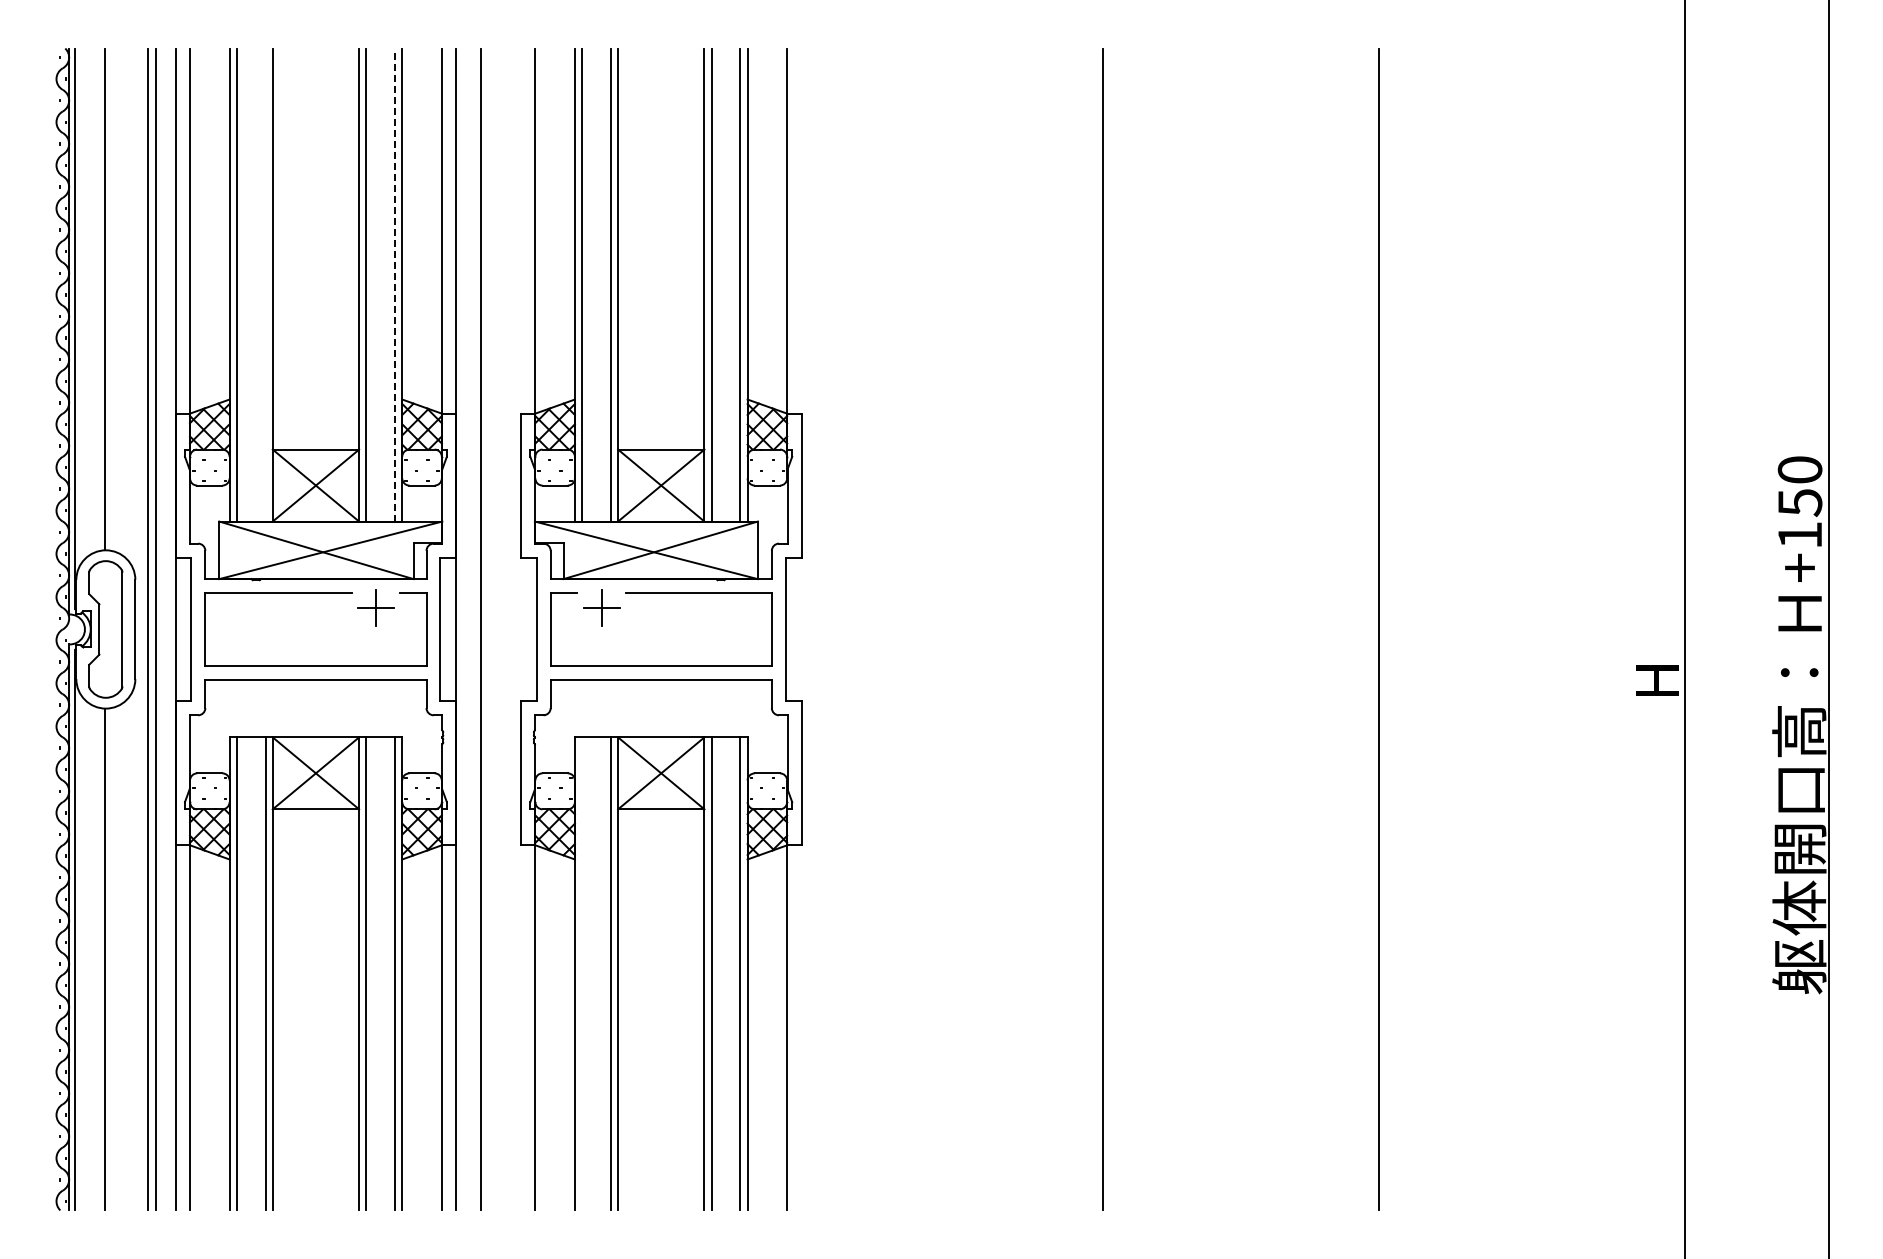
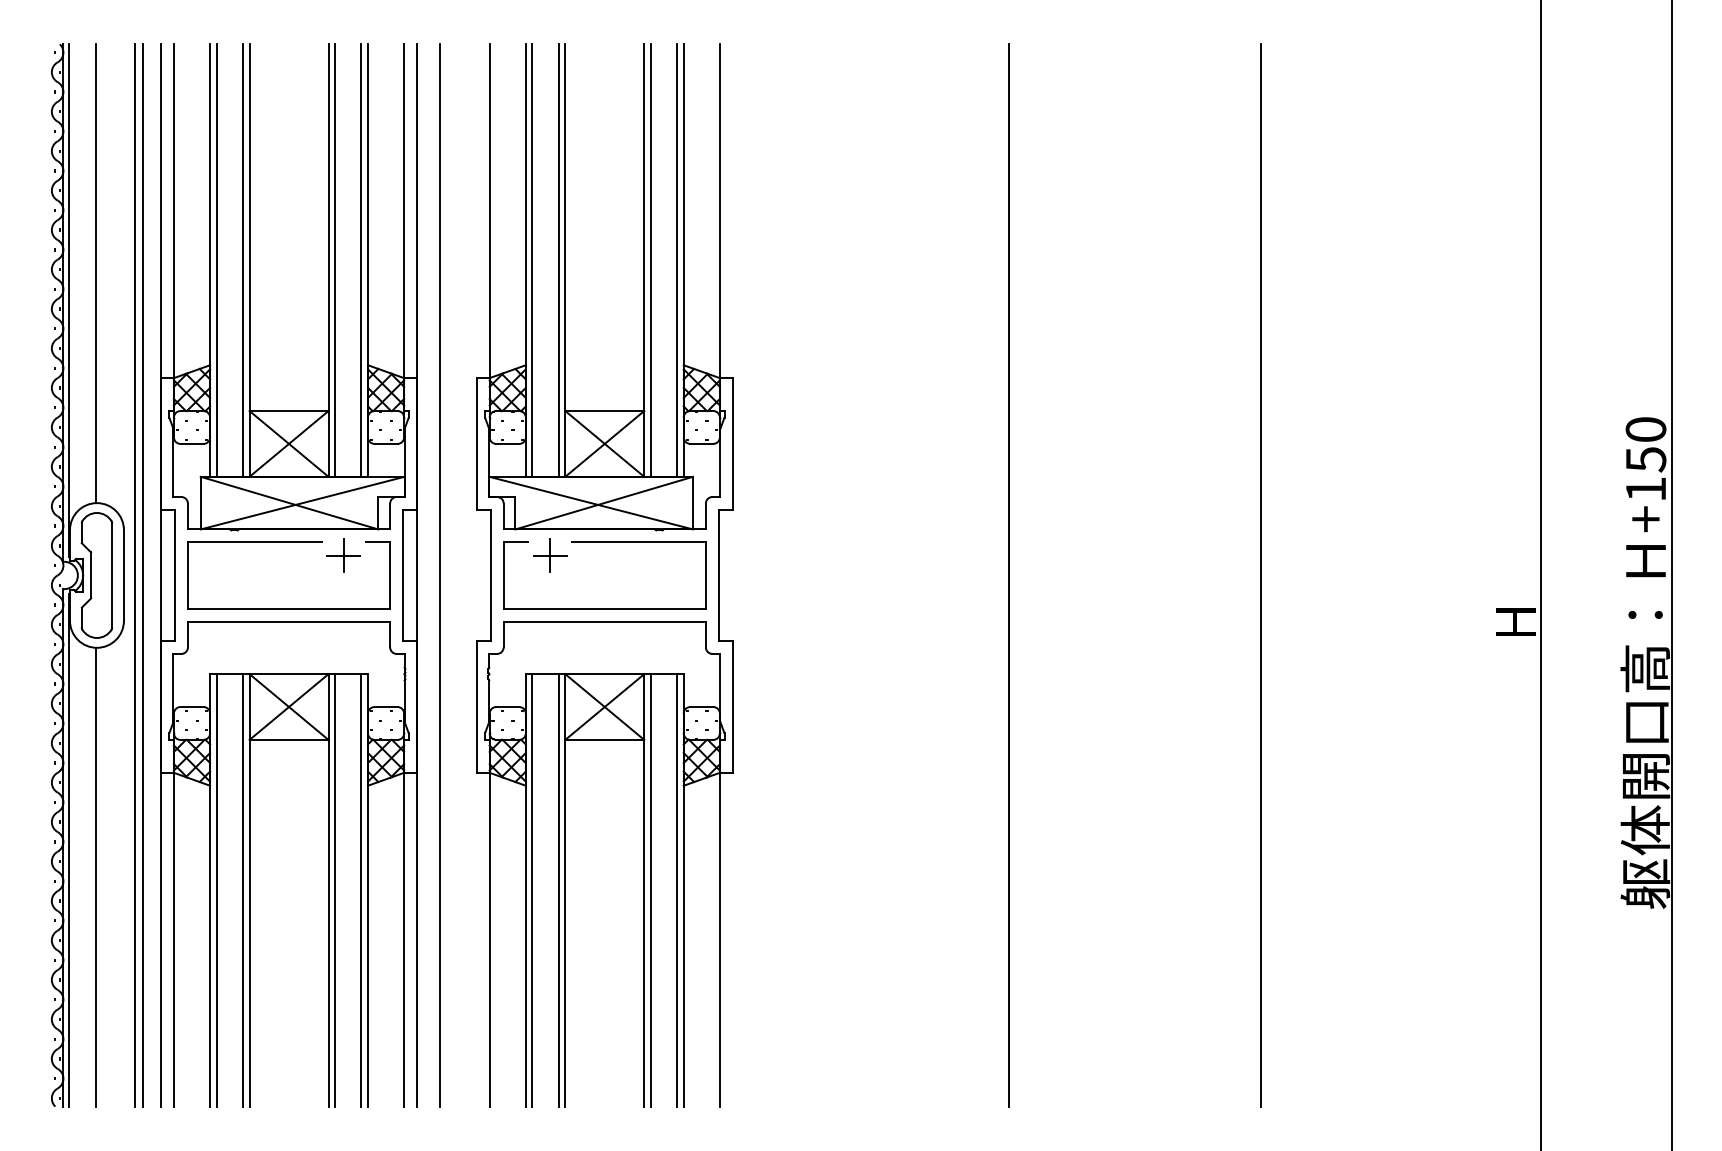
line: (265, 284) -> (242, 260), added
line: (395, 285) -> (361, 260), dashed -> solid
line: (582, 973) -> (532, 890), added

